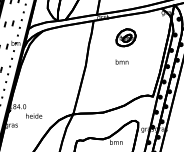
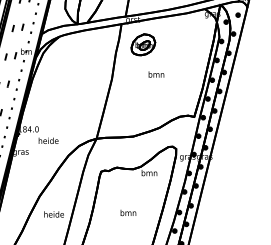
part: (126, 37) -> (143, 44), moved

